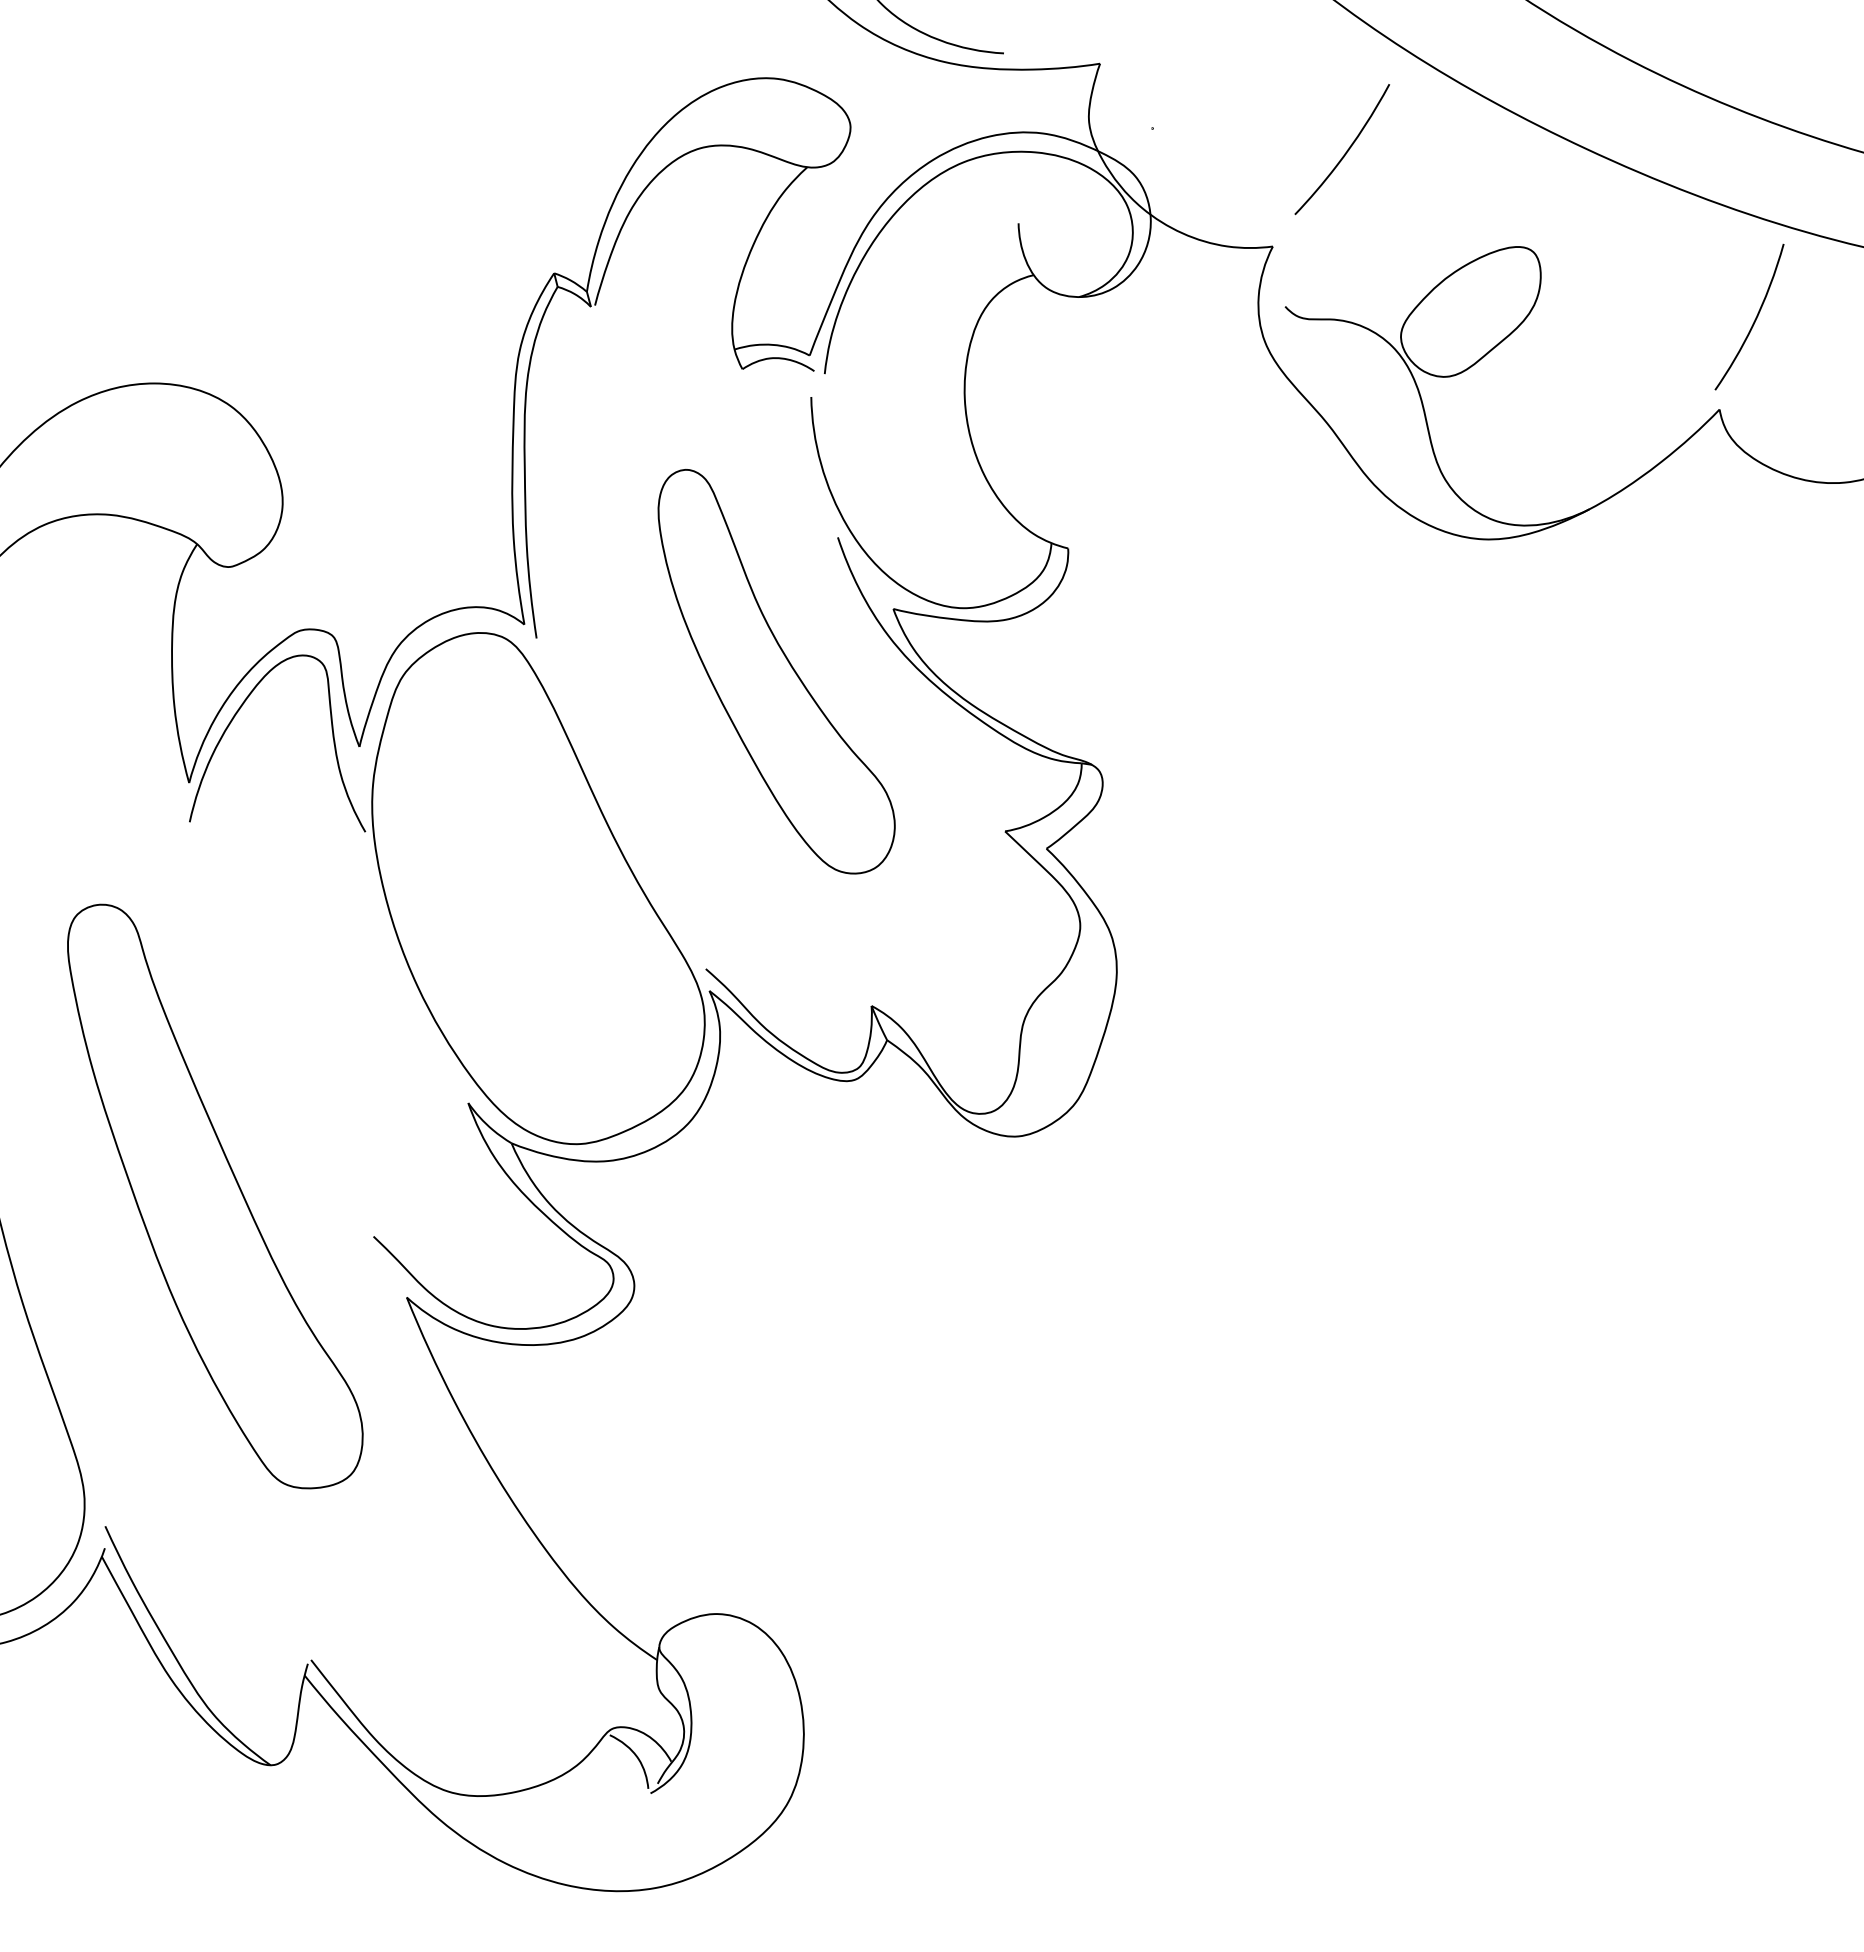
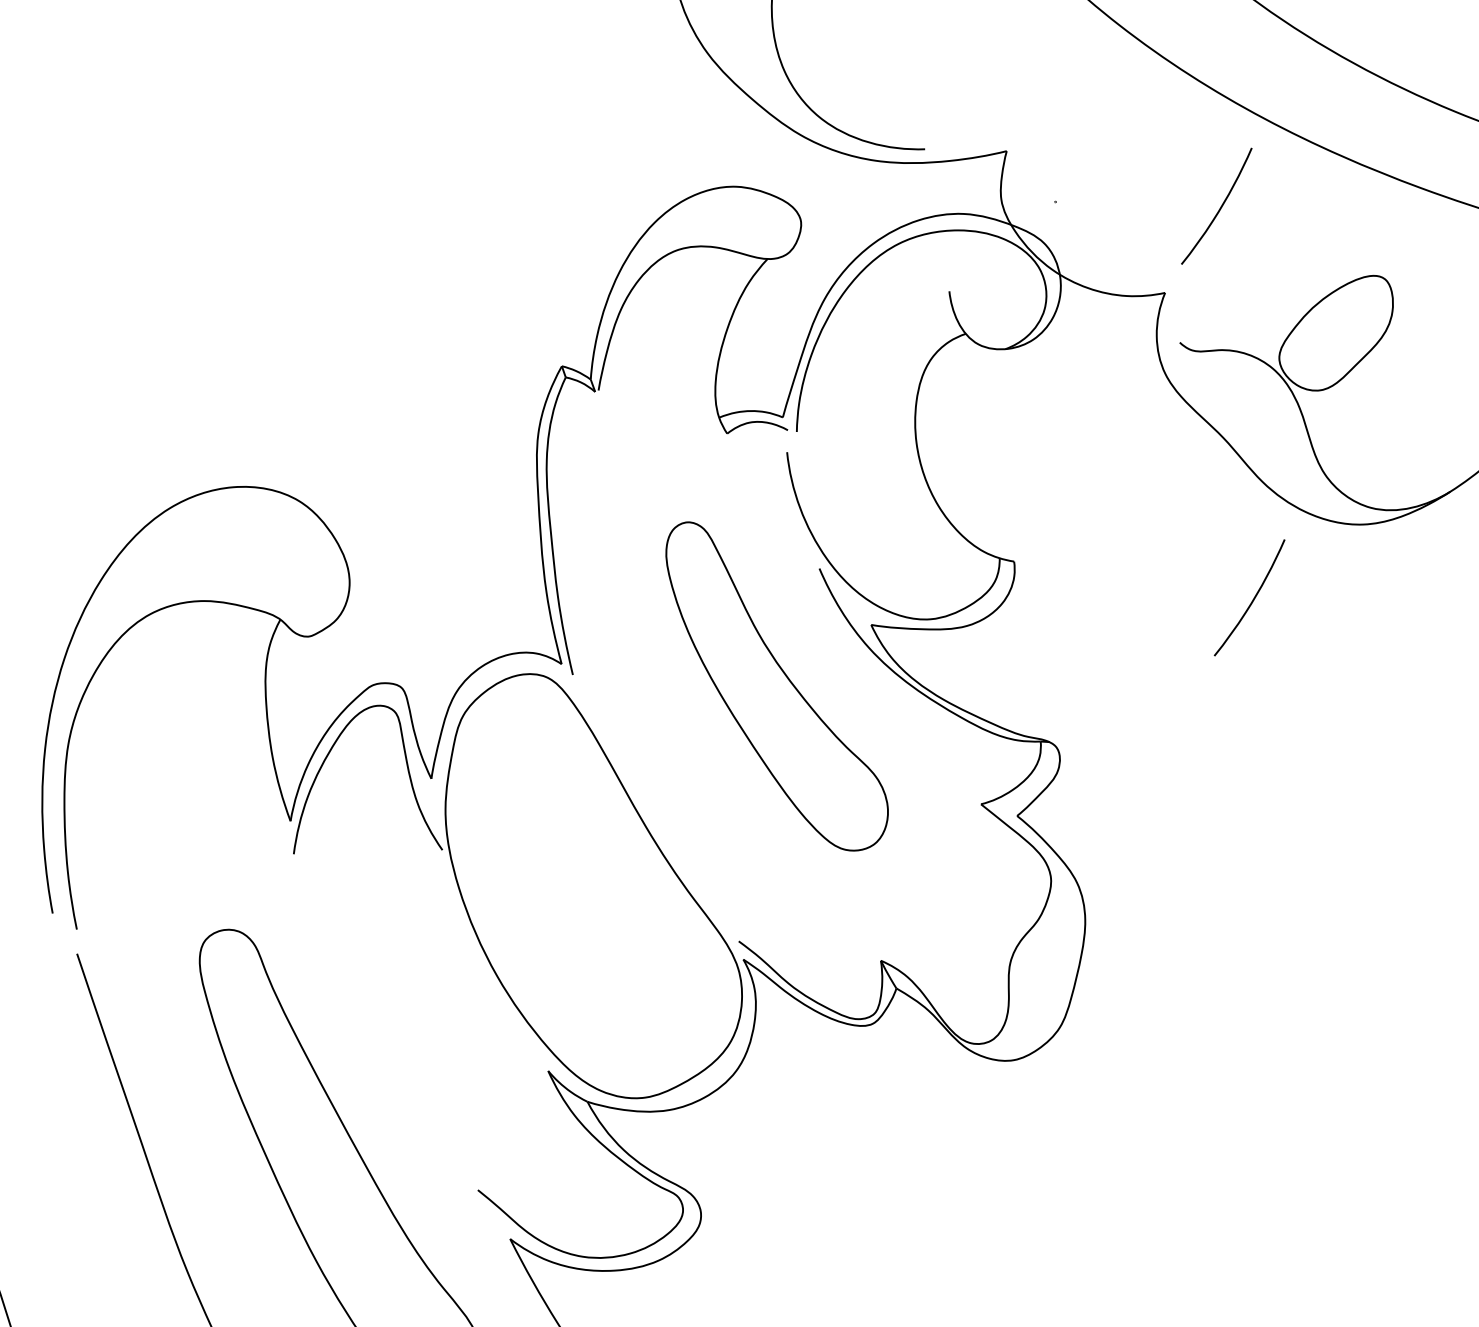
curve: (1346, 615) -> (1253, 598), added

